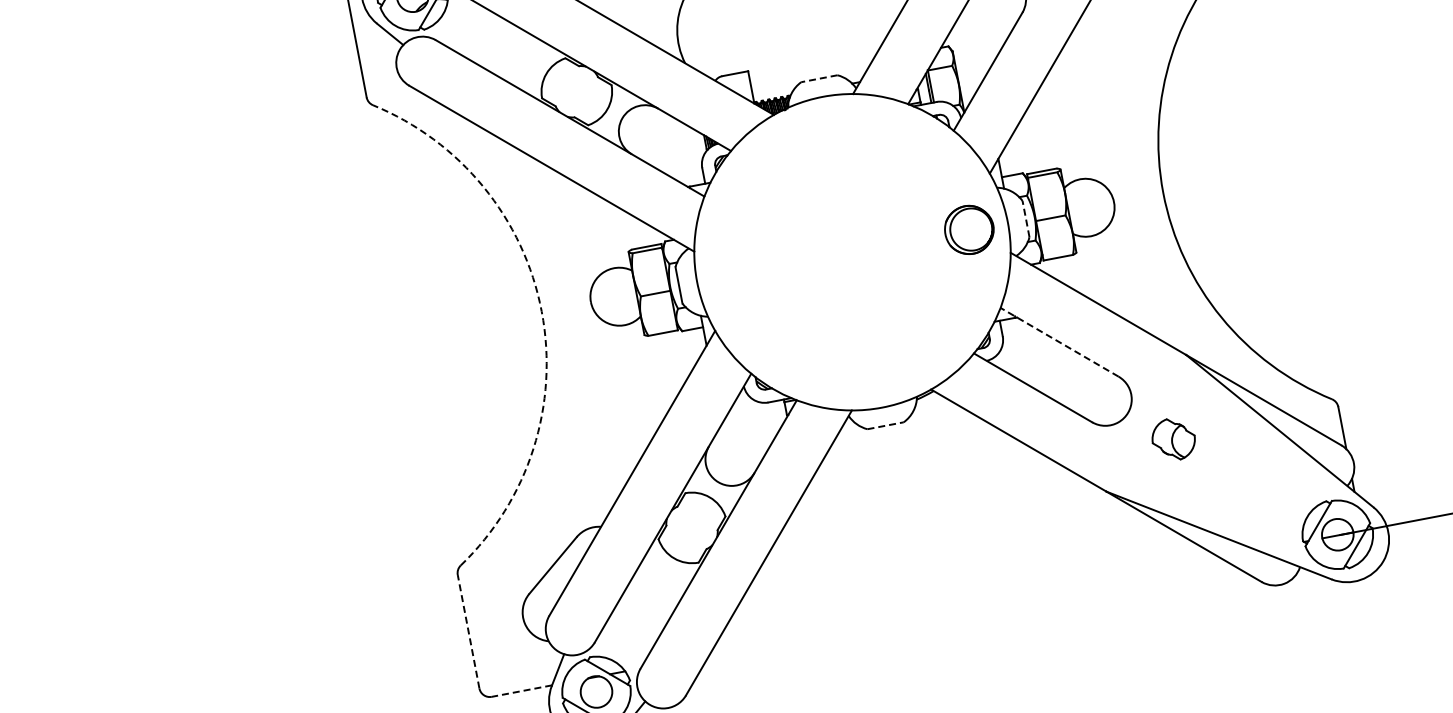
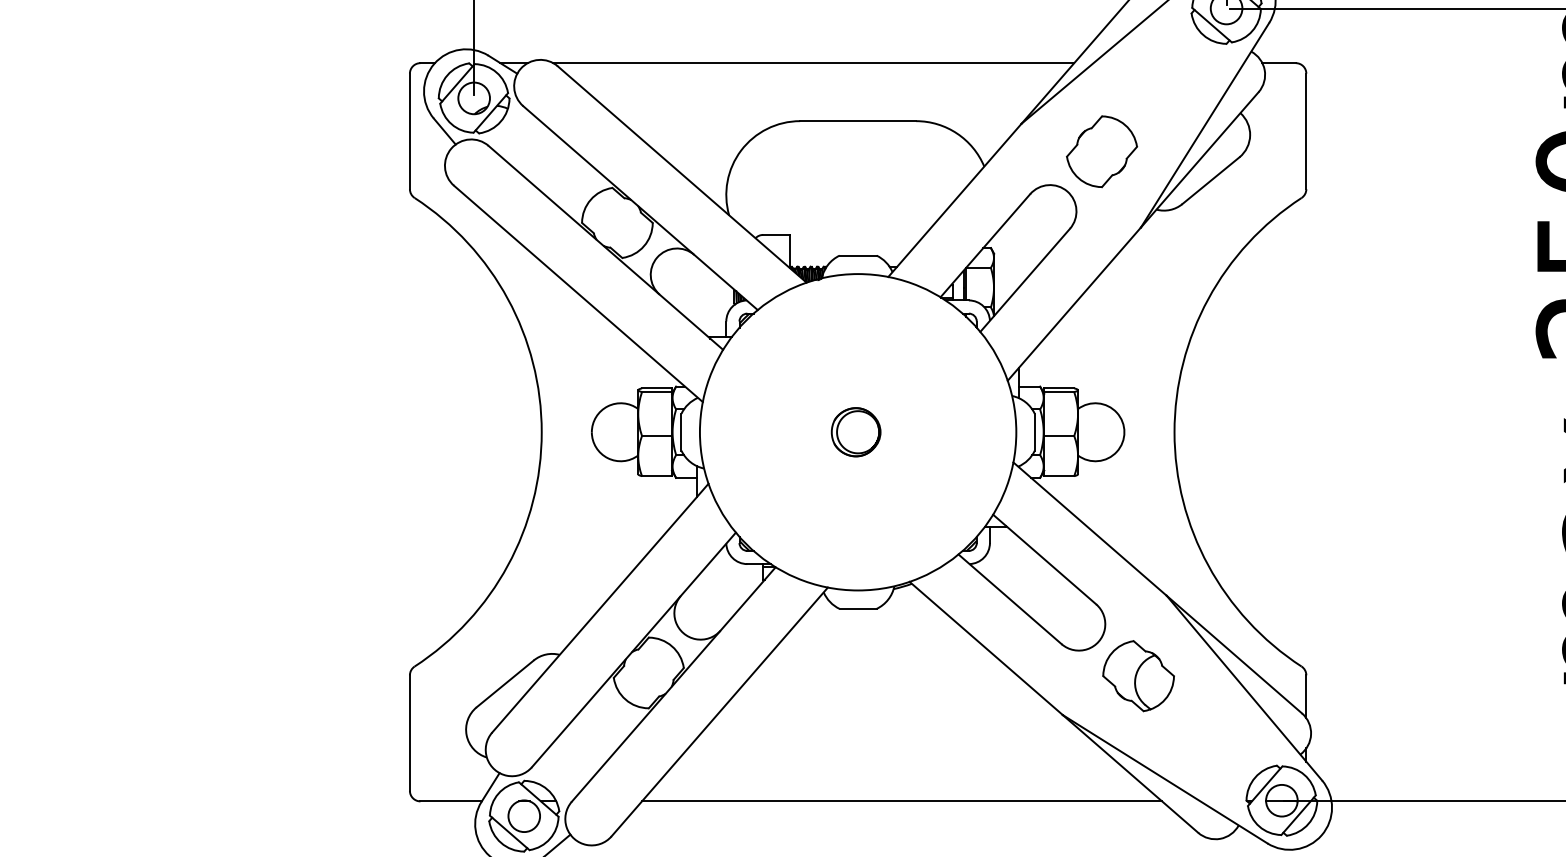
line: (818, 78) -> (857, 255), dashed -> solid
line: (1025, 218) -> (1034, 431), dashed -> solid
part: (968, 230) -> (855, 432), moved
arc: (541, 311) -> (541, 432), dashed -> solid
line: (1059, 342) -> (1044, 559), dashed -> solid
line: (885, 425) -> (858, 608), dashed -> solid
part: (1173, 439) -> (1138, 676), size x1.67
line: (965, 606) -> (902, 801), added
line: (468, 632) -> (409, 733), dashed -> solid
line: (522, 691) -> (451, 801), dashed -> solid

